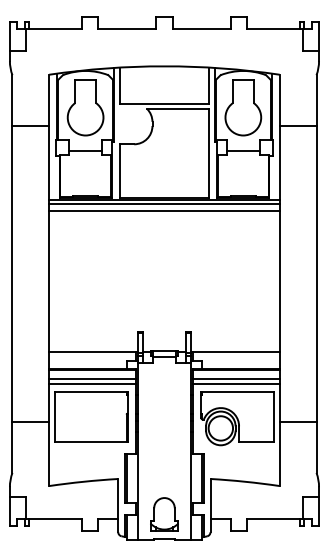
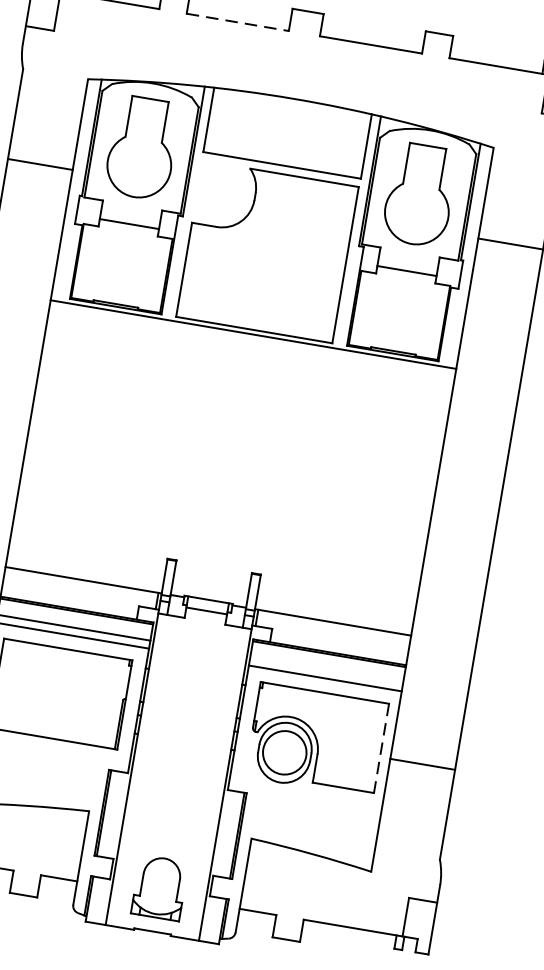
line: (127, 29) -> (239, 22), solid -> dashed
line: (164, 204) -> (252, 341), removed
line: (164, 211) -> (250, 354), removed
line: (235, 379) -> (325, 671), removed
line: (273, 417) -> (380, 749), solid -> dashed

